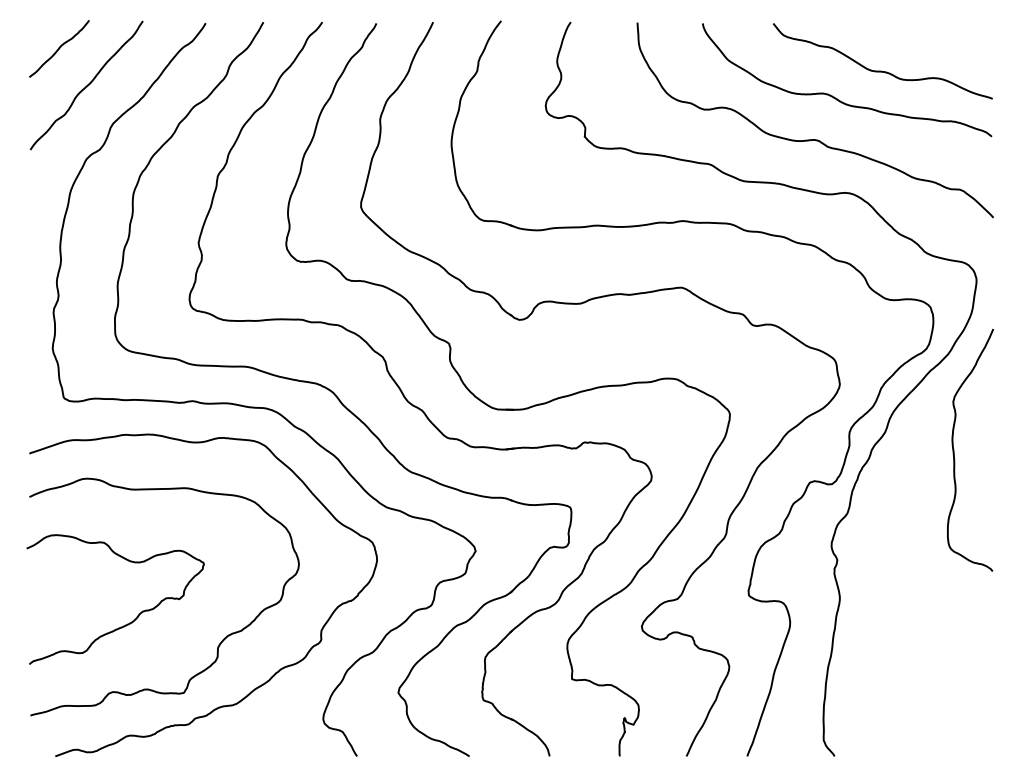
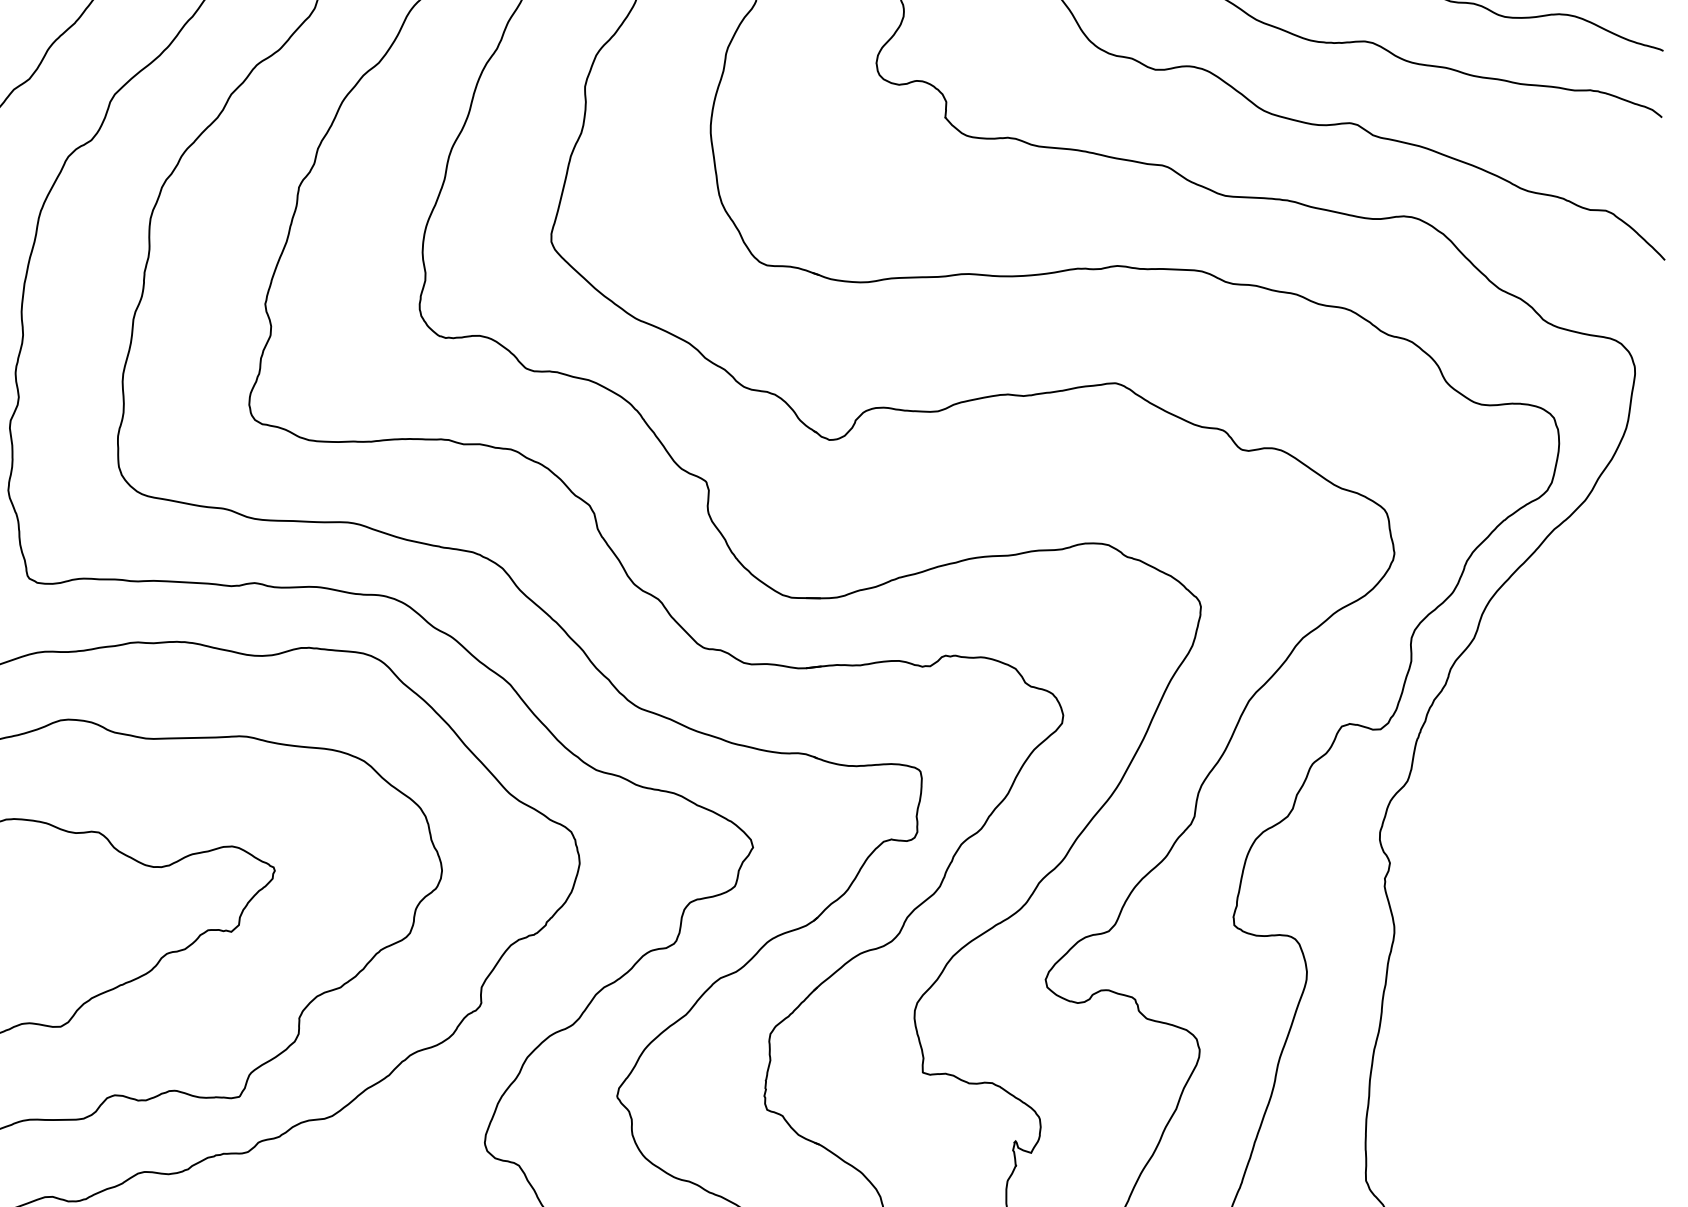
curve: (954, 449) -> (1596, 668), removed

